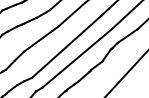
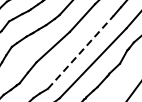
line: (66, 46) -> (80, 52), solid -> dashed

